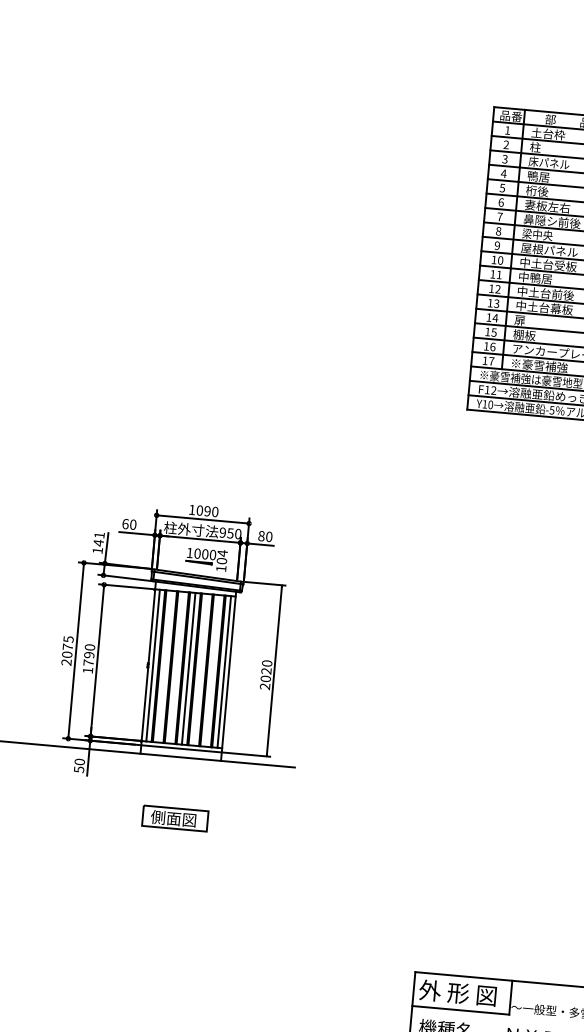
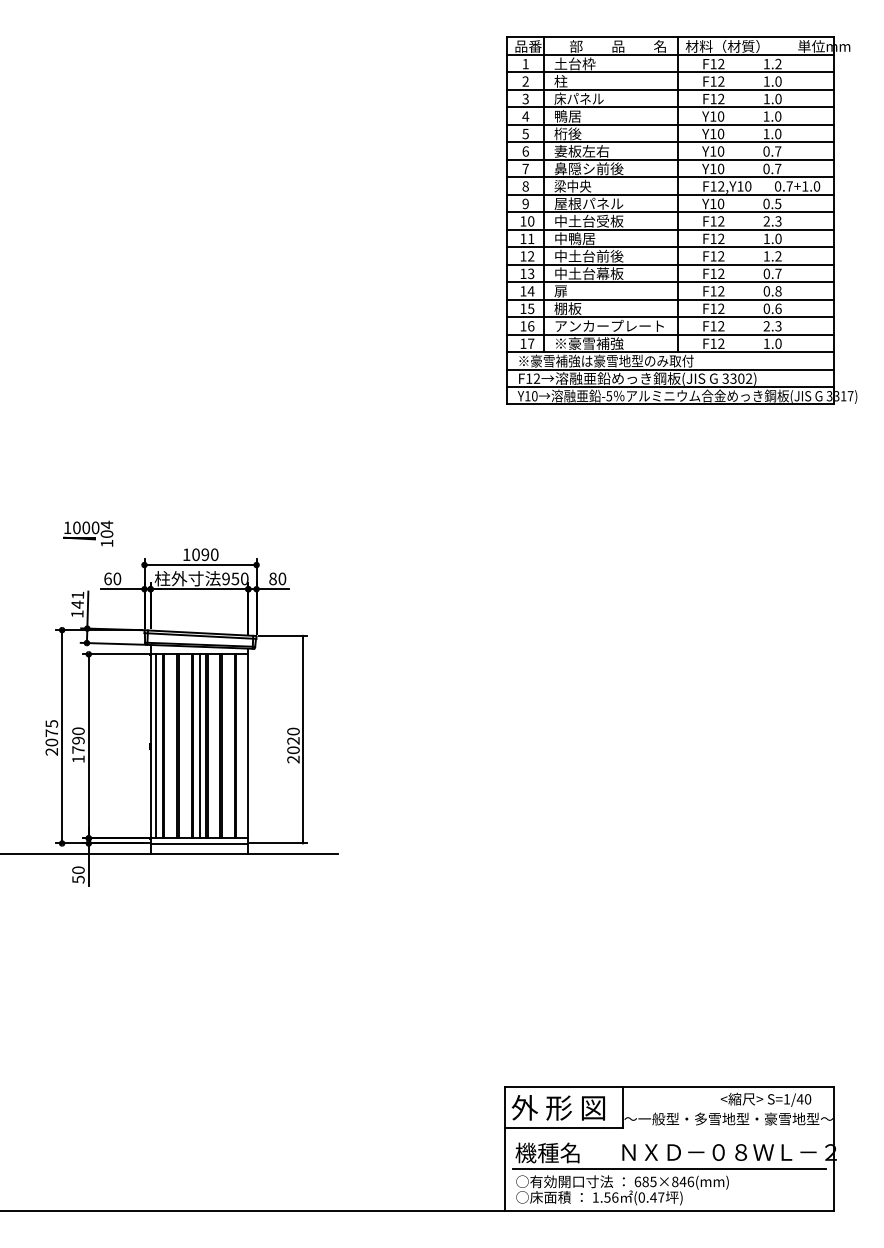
part: (206, 559) -> (88, 533), moved
line: (224, 672) -> (242, 746), removed
part: (175, 818) -> (199, 927), removed

